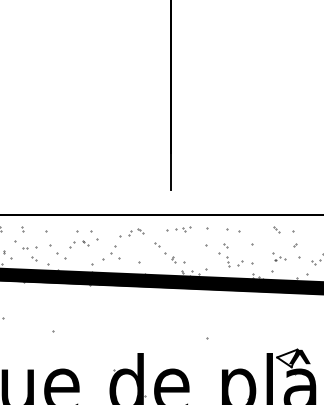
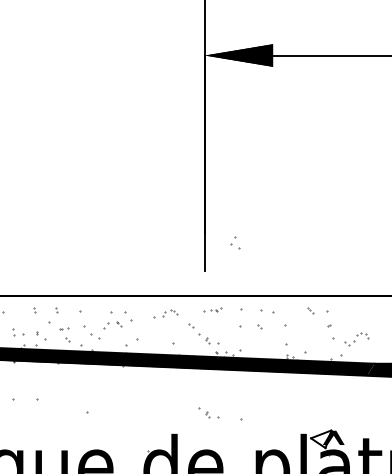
part: (178, 229) -> (212, 310), size x0.7
part: (29, 247) -> (63, 328), size x0.6
part: (115, 251) -> (235, 242), moved
part: (279, 256) -> (313, 337), removed
part: (230, 259) -> (264, 340), removed
part: (174, 331) -> (208, 412), added

